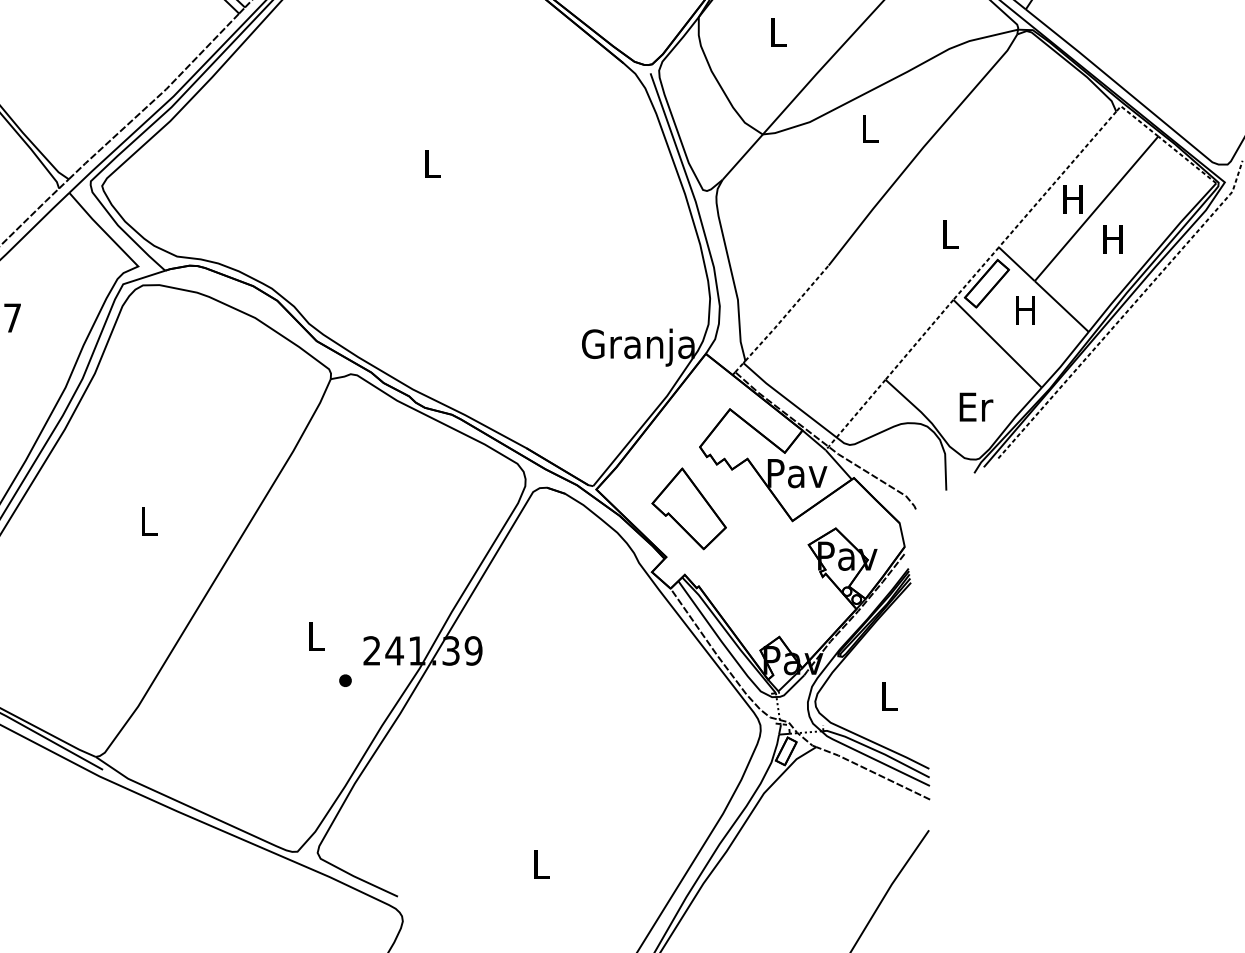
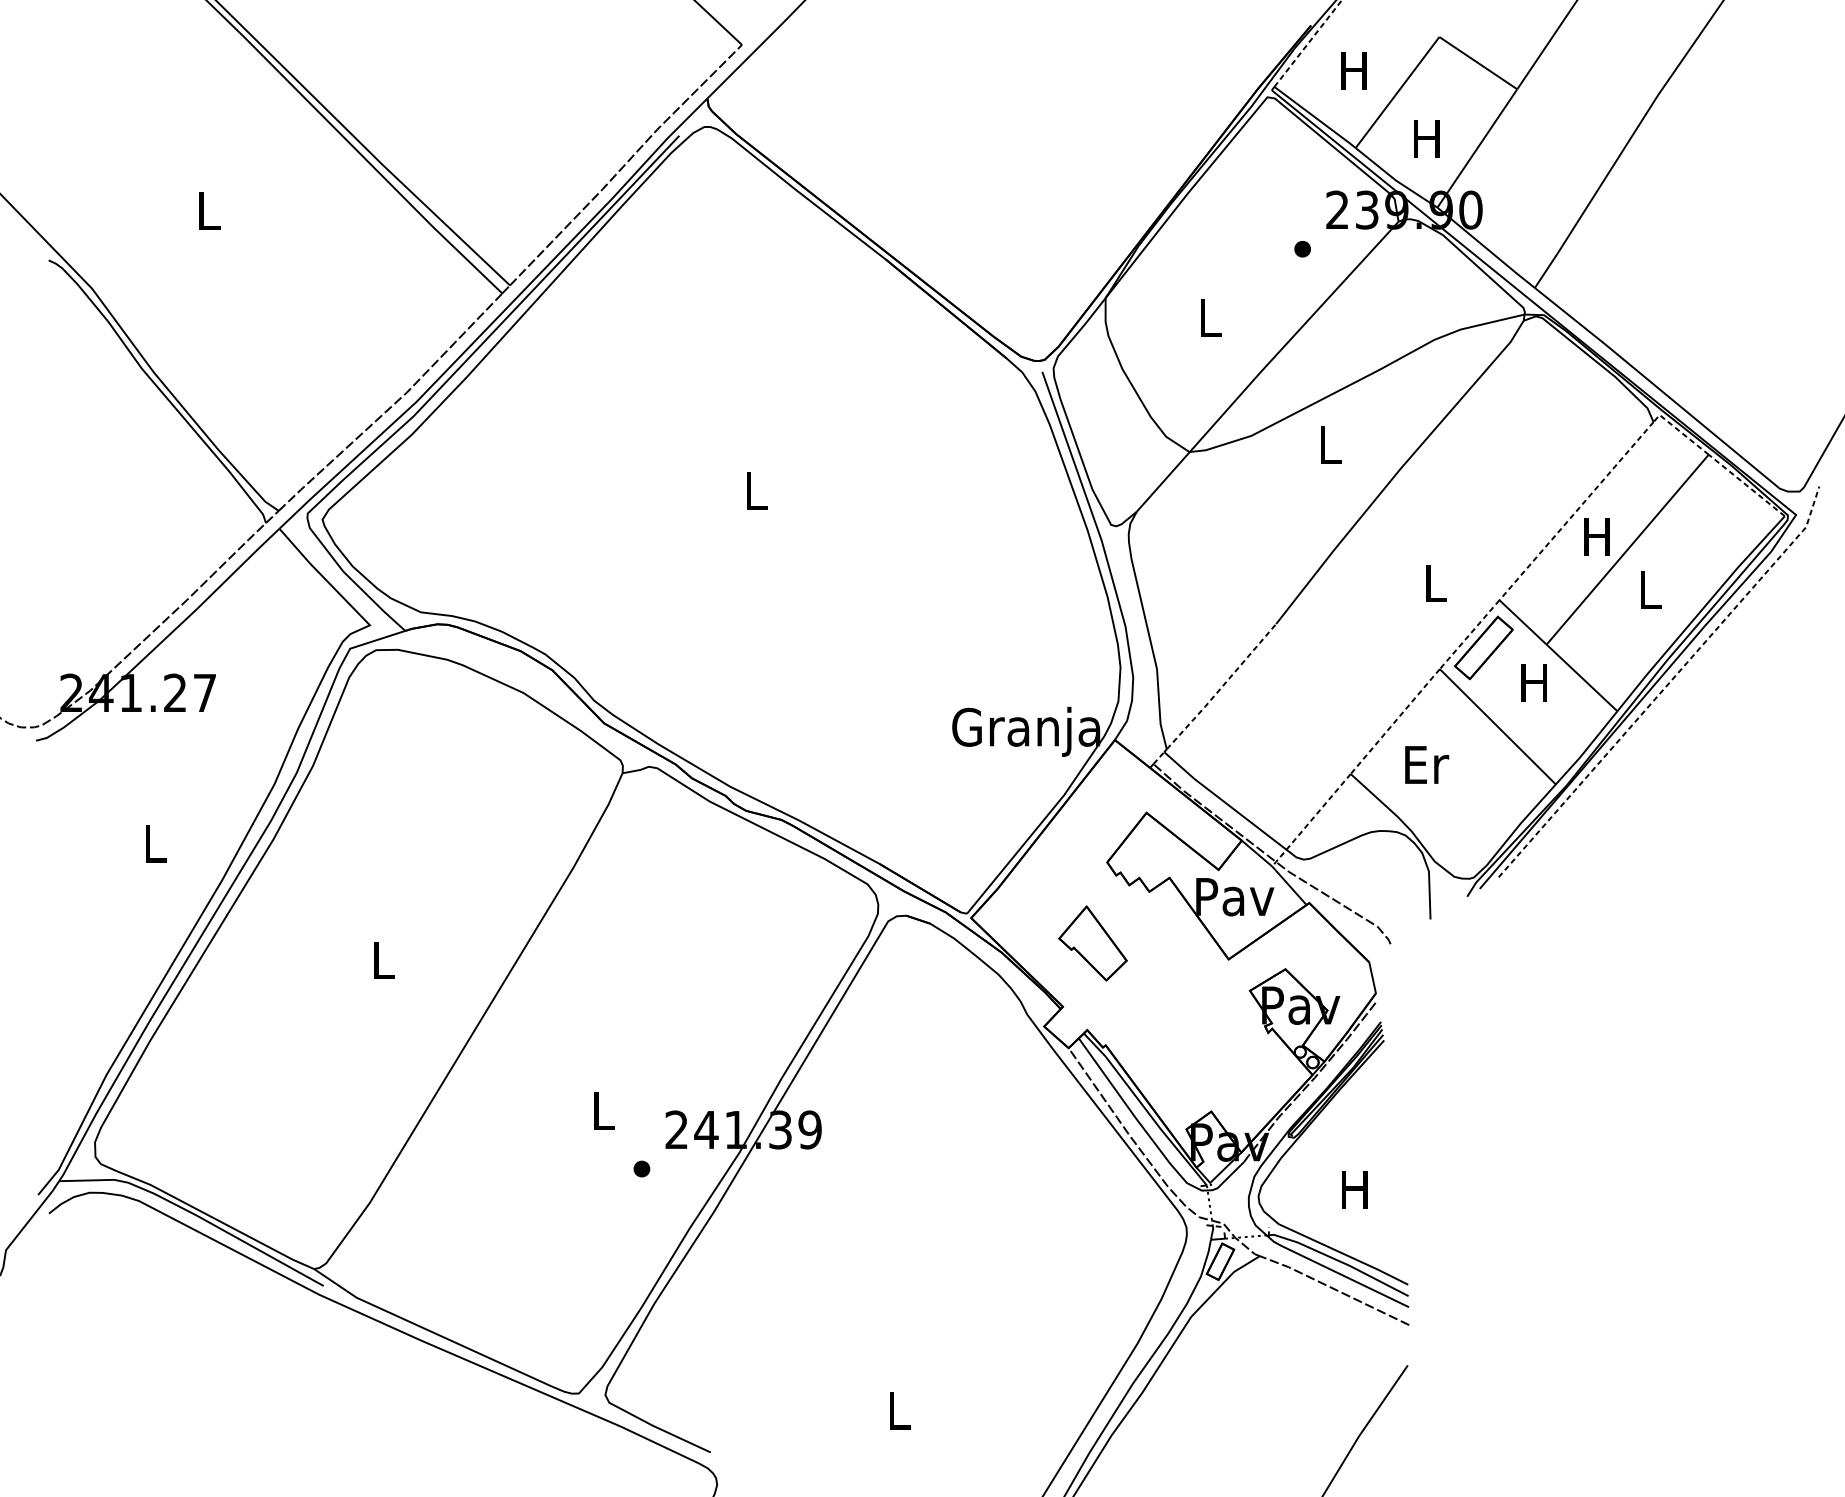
text: (1112, 239) -> (1648, 589), H -> L
text: (976, 406) -> (1427, 764), moved
part: (688, 508) -> (1092, 943), size x0.7
text: (888, 696) -> (1354, 1189), L -> H

